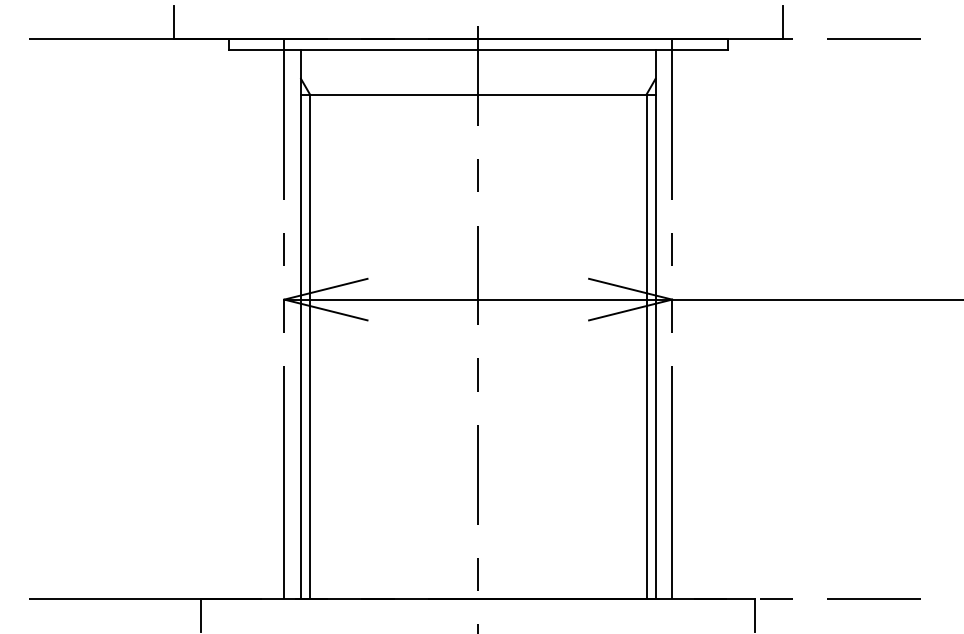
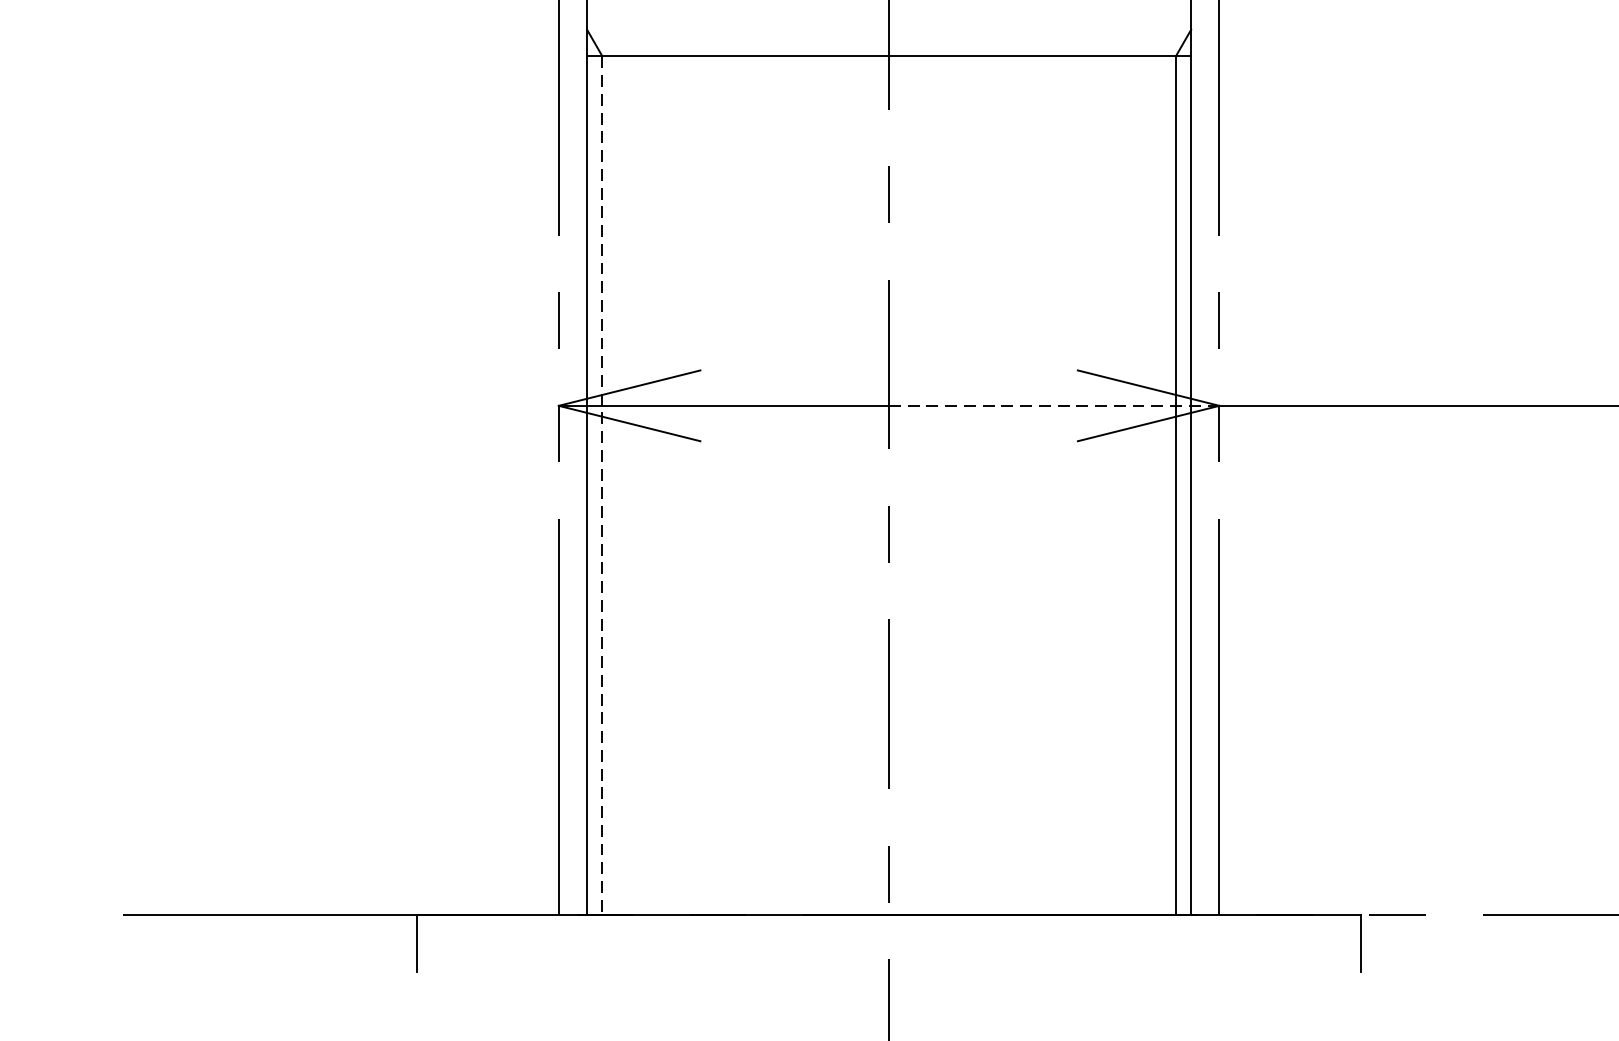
line: (575, 299) -> (1054, 405), solid -> dashed
line: (310, 347) -> (603, 487), solid -> dashed

